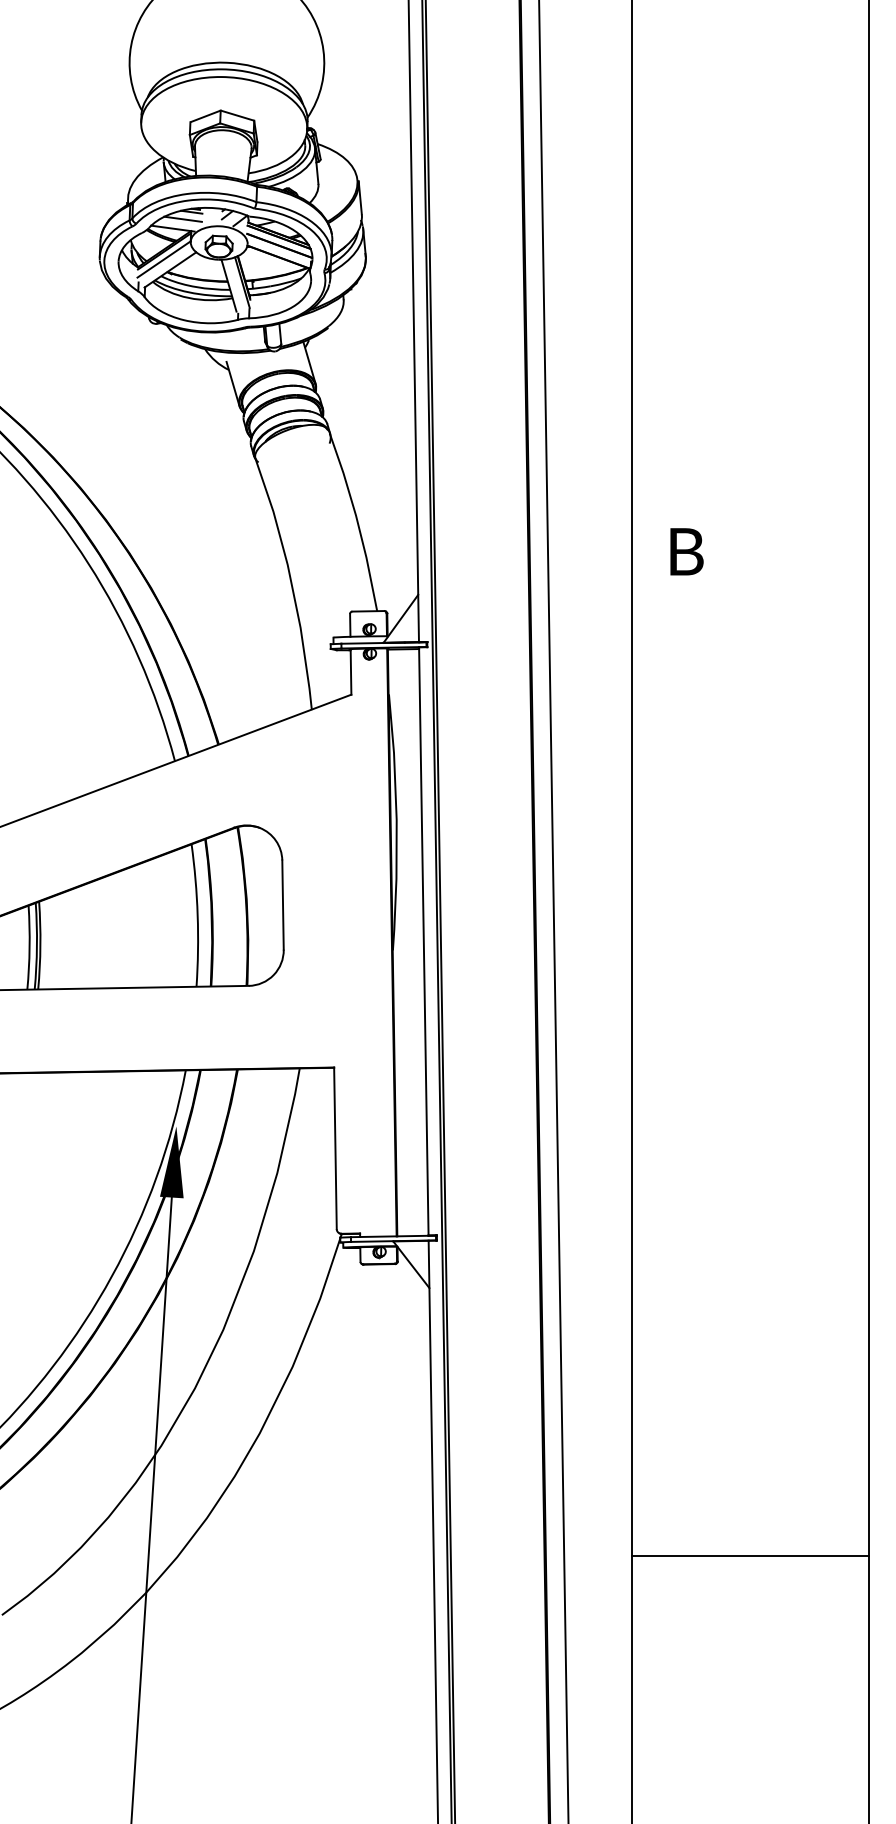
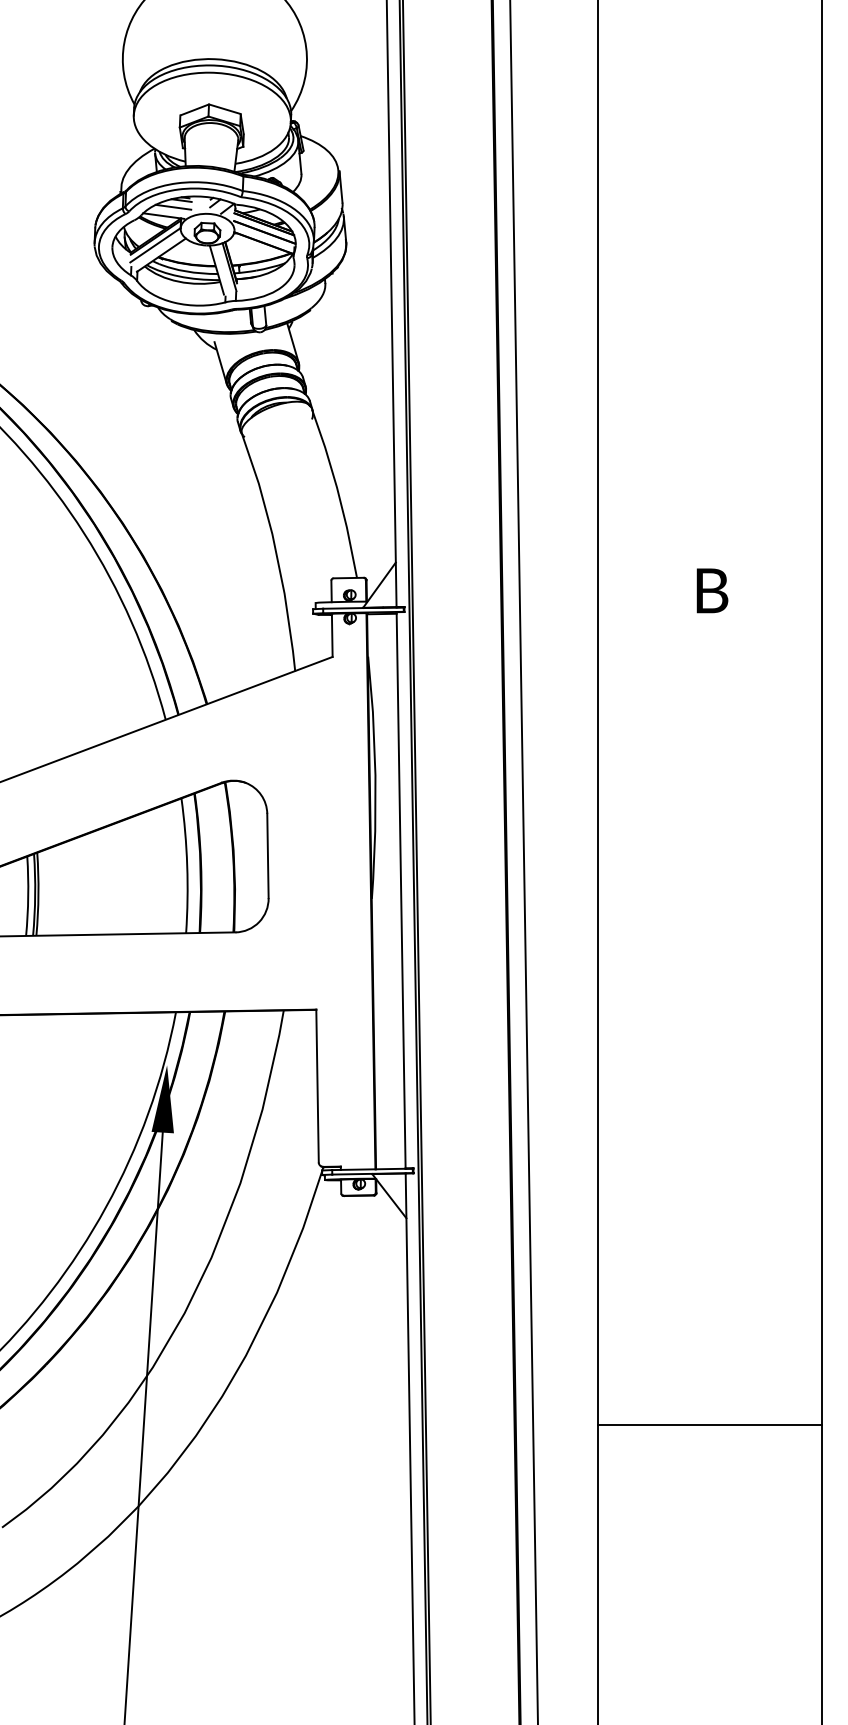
text: (686, 551) -> (712, 590), moved
line: (750, 1556) -> (710, 1424), moved

